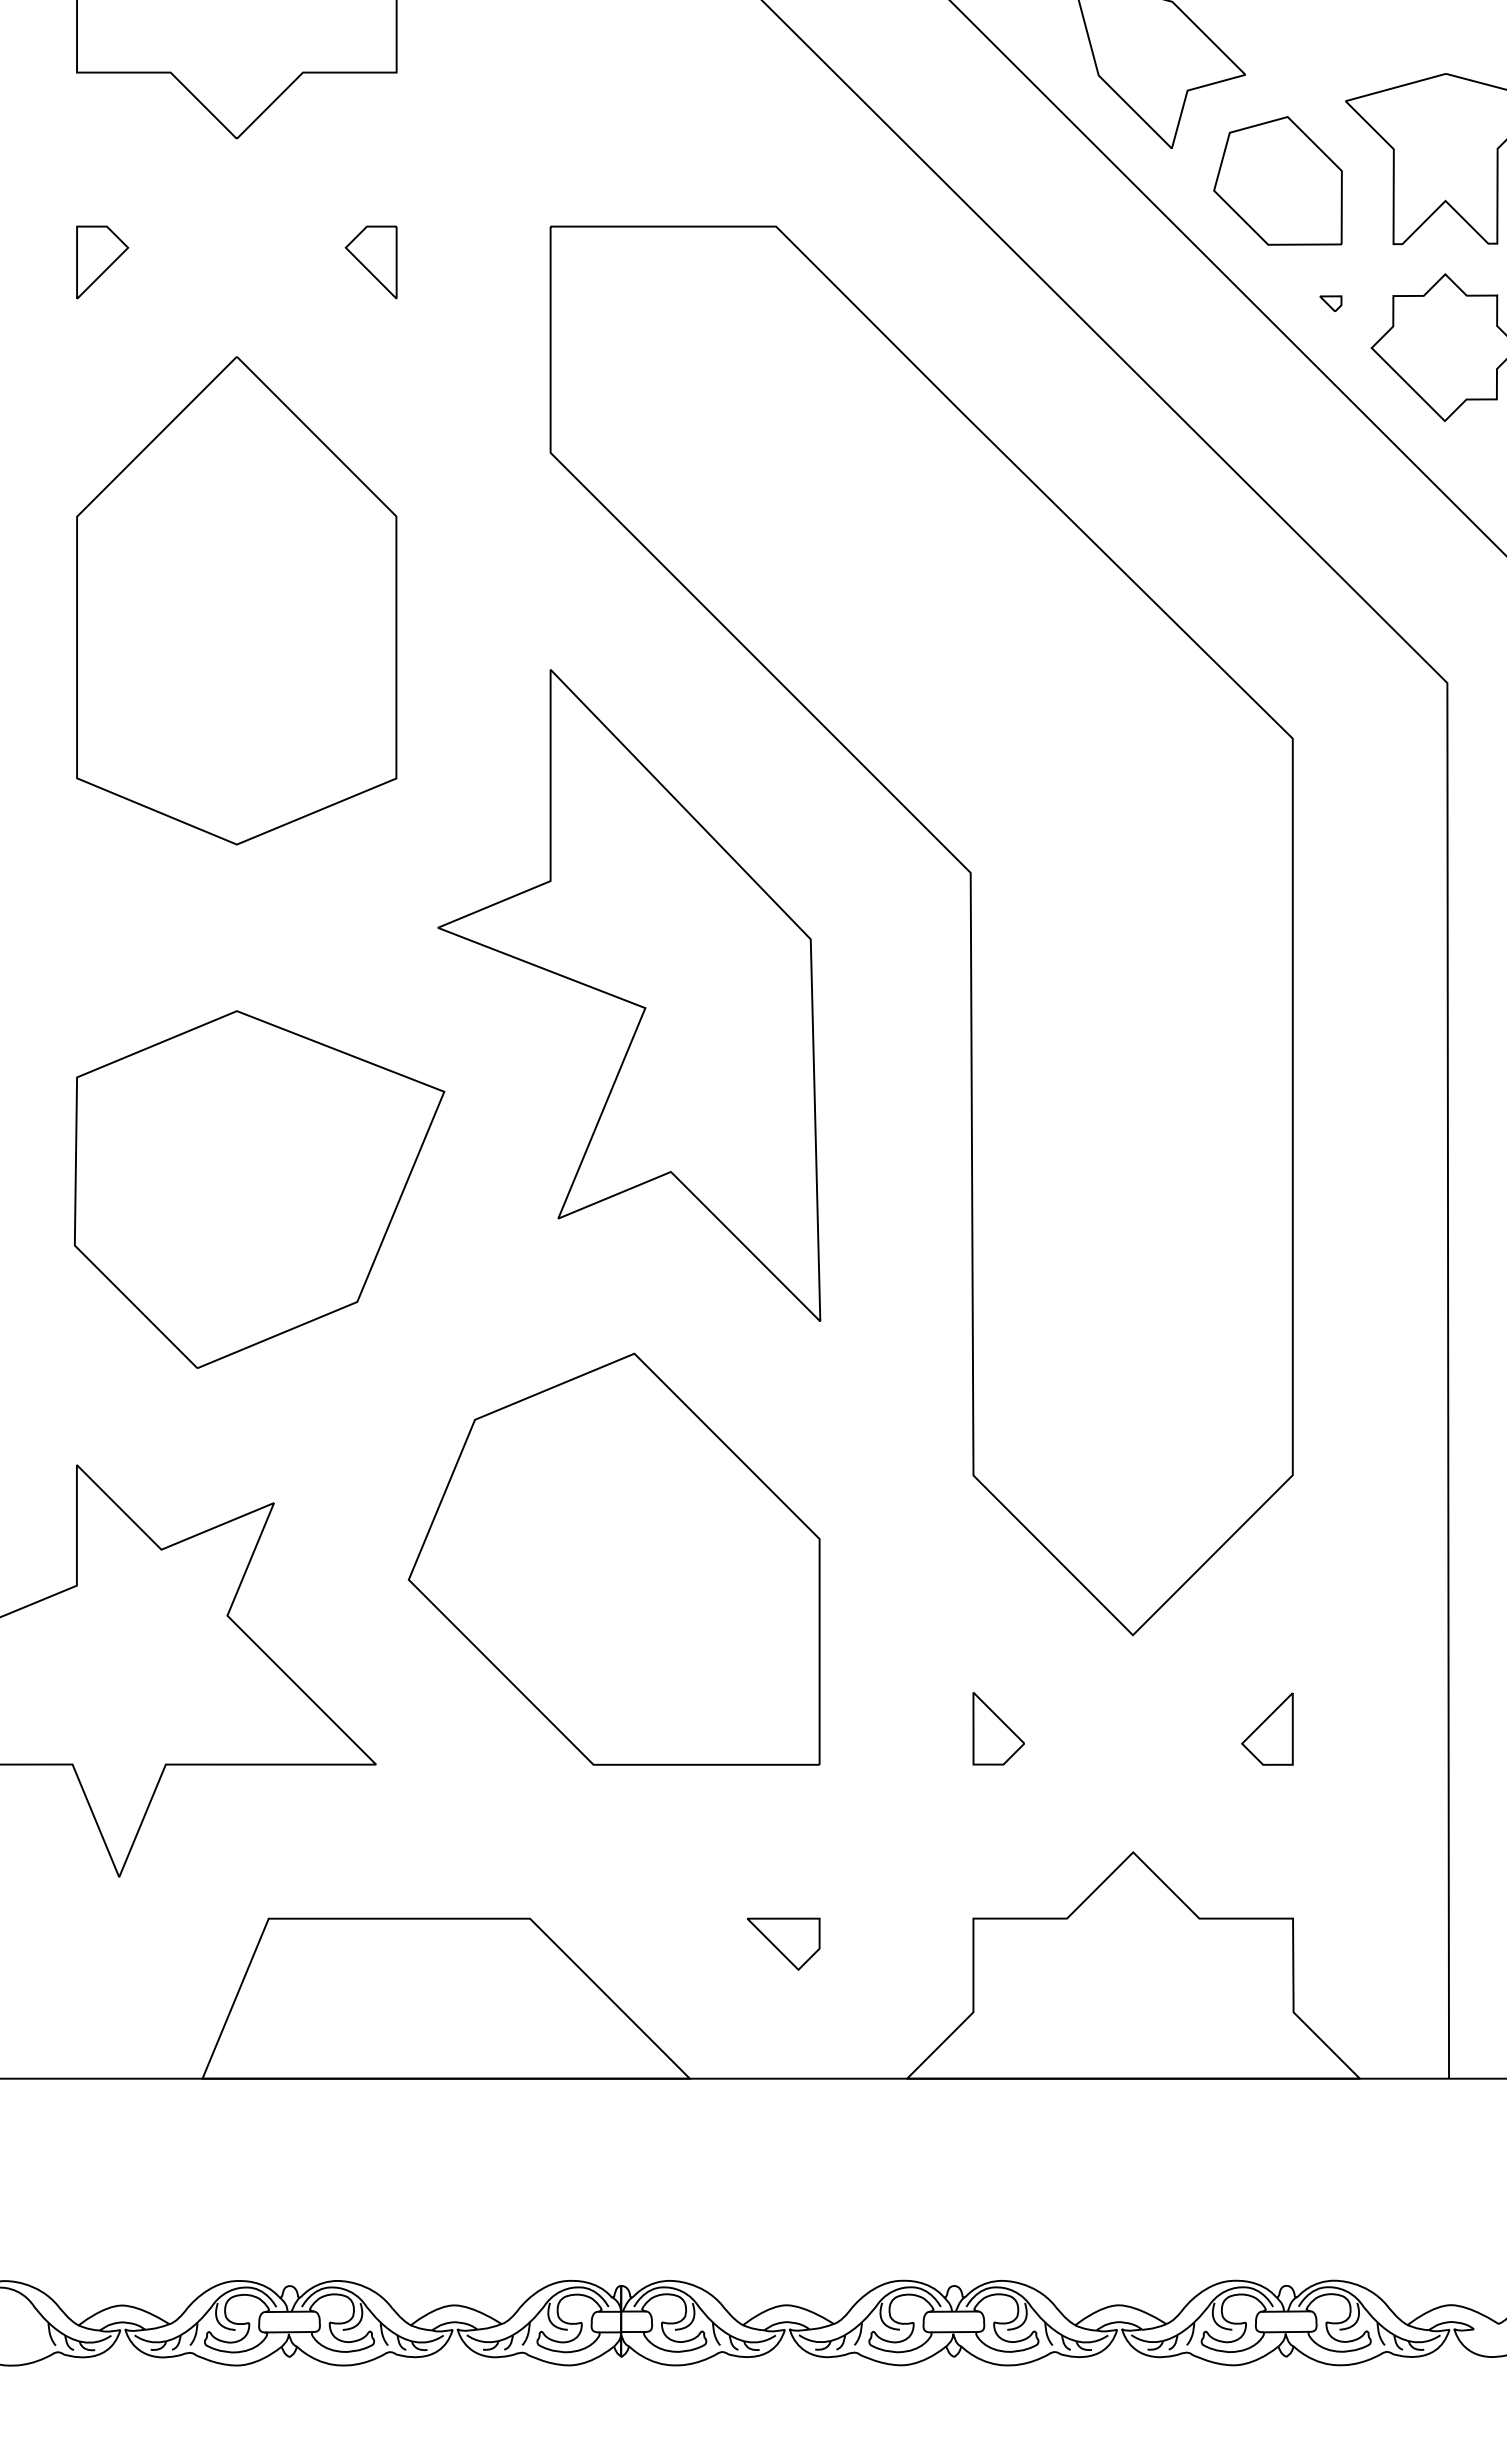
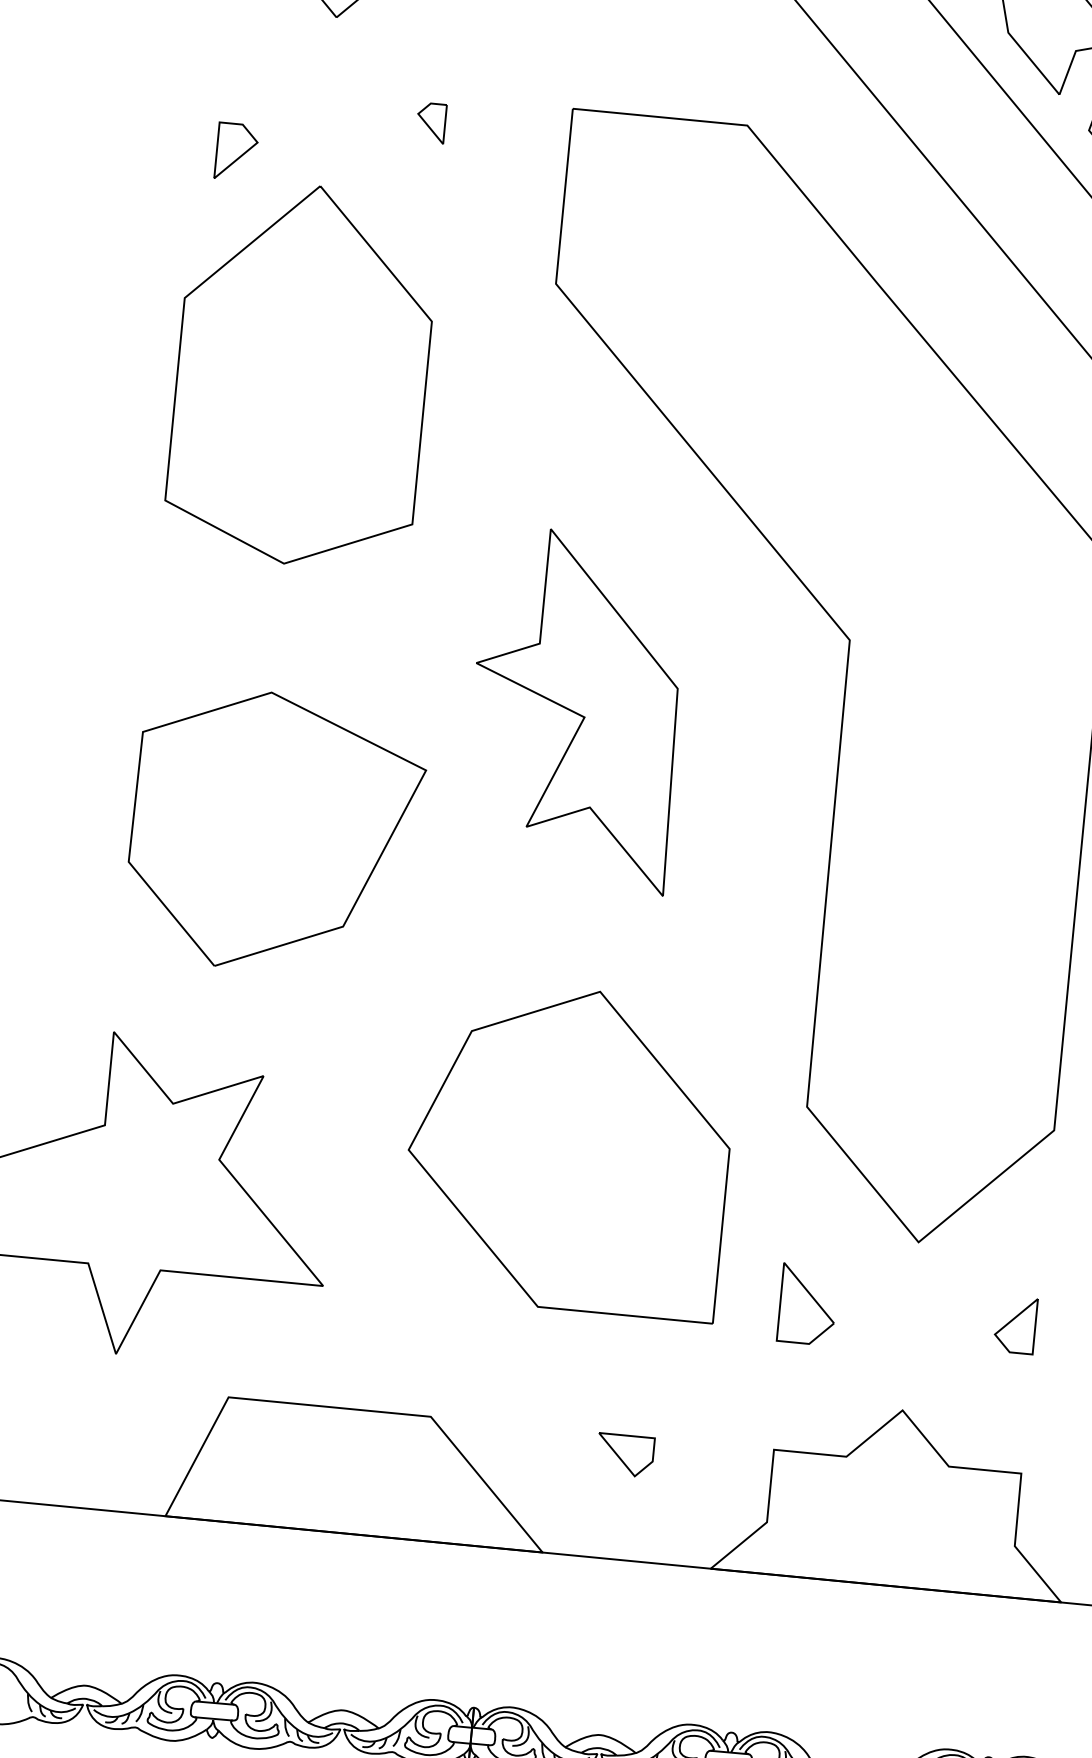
part: (102, 262) -> (236, 152), moved
part: (370, 262) -> (430, 123), size x0.7
part: (629, 995) -> (576, 709), size x0.7
part: (614, 1558) -> (569, 1148), moved
part: (998, 1728) -> (807, 1304), size x1.4

